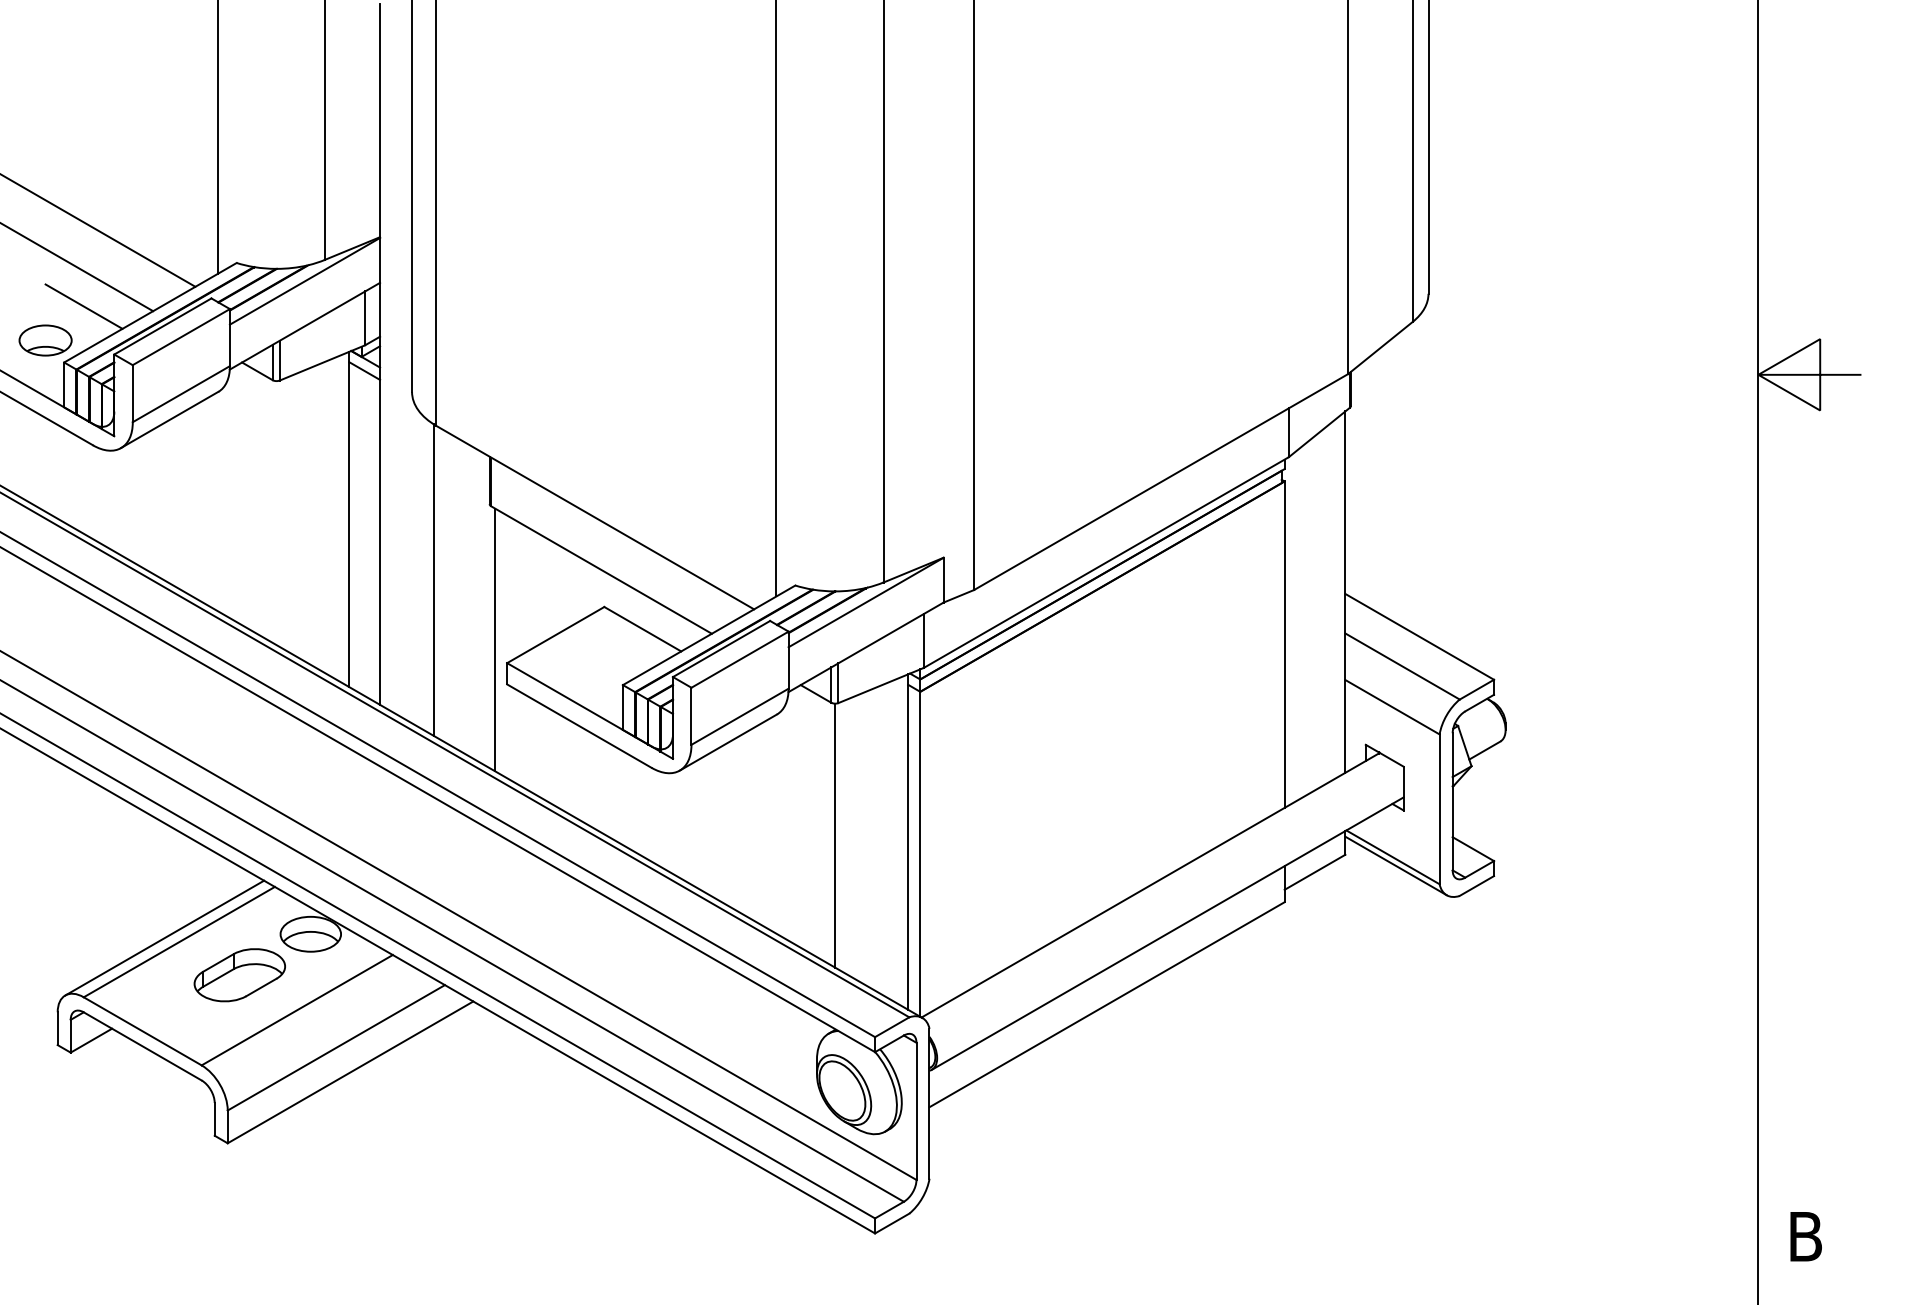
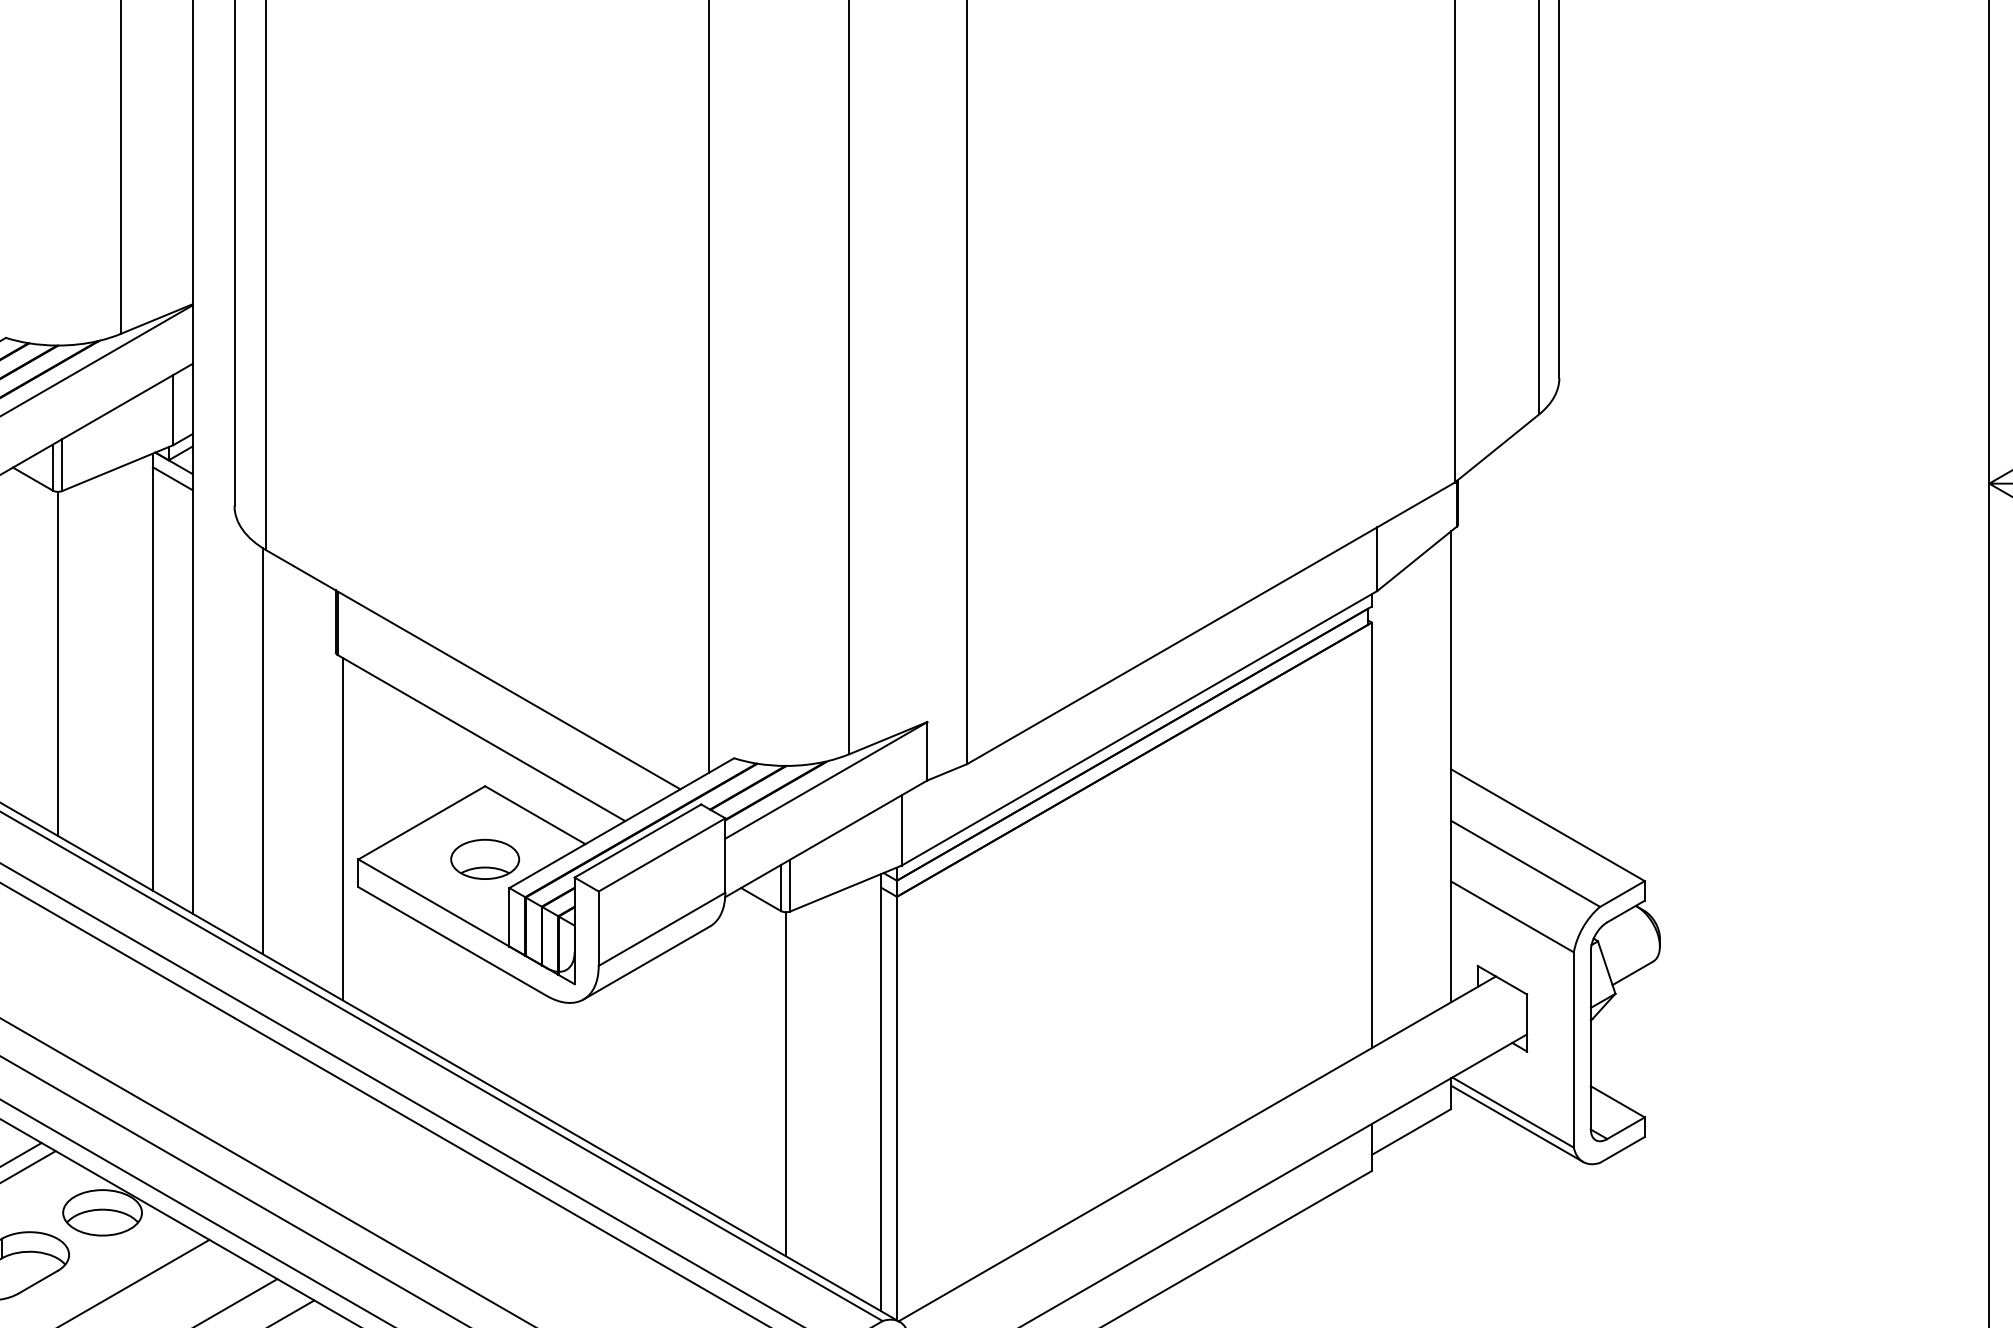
line: (276, 513) -> (57, 664), added
part: (604, 663) -> (485, 859), added

